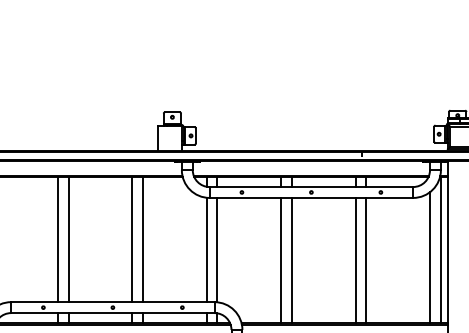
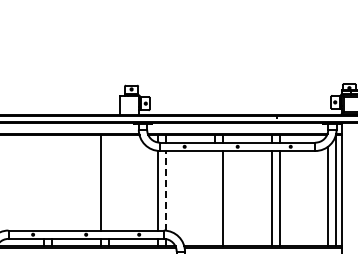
line: (58, 239) -> (44, 182), removed
line: (68, 239) -> (52, 182), removed
line: (143, 239) -> (109, 182), removed
line: (216, 249) -> (165, 190), solid -> dashed
line: (281, 260) -> (214, 198), removed

